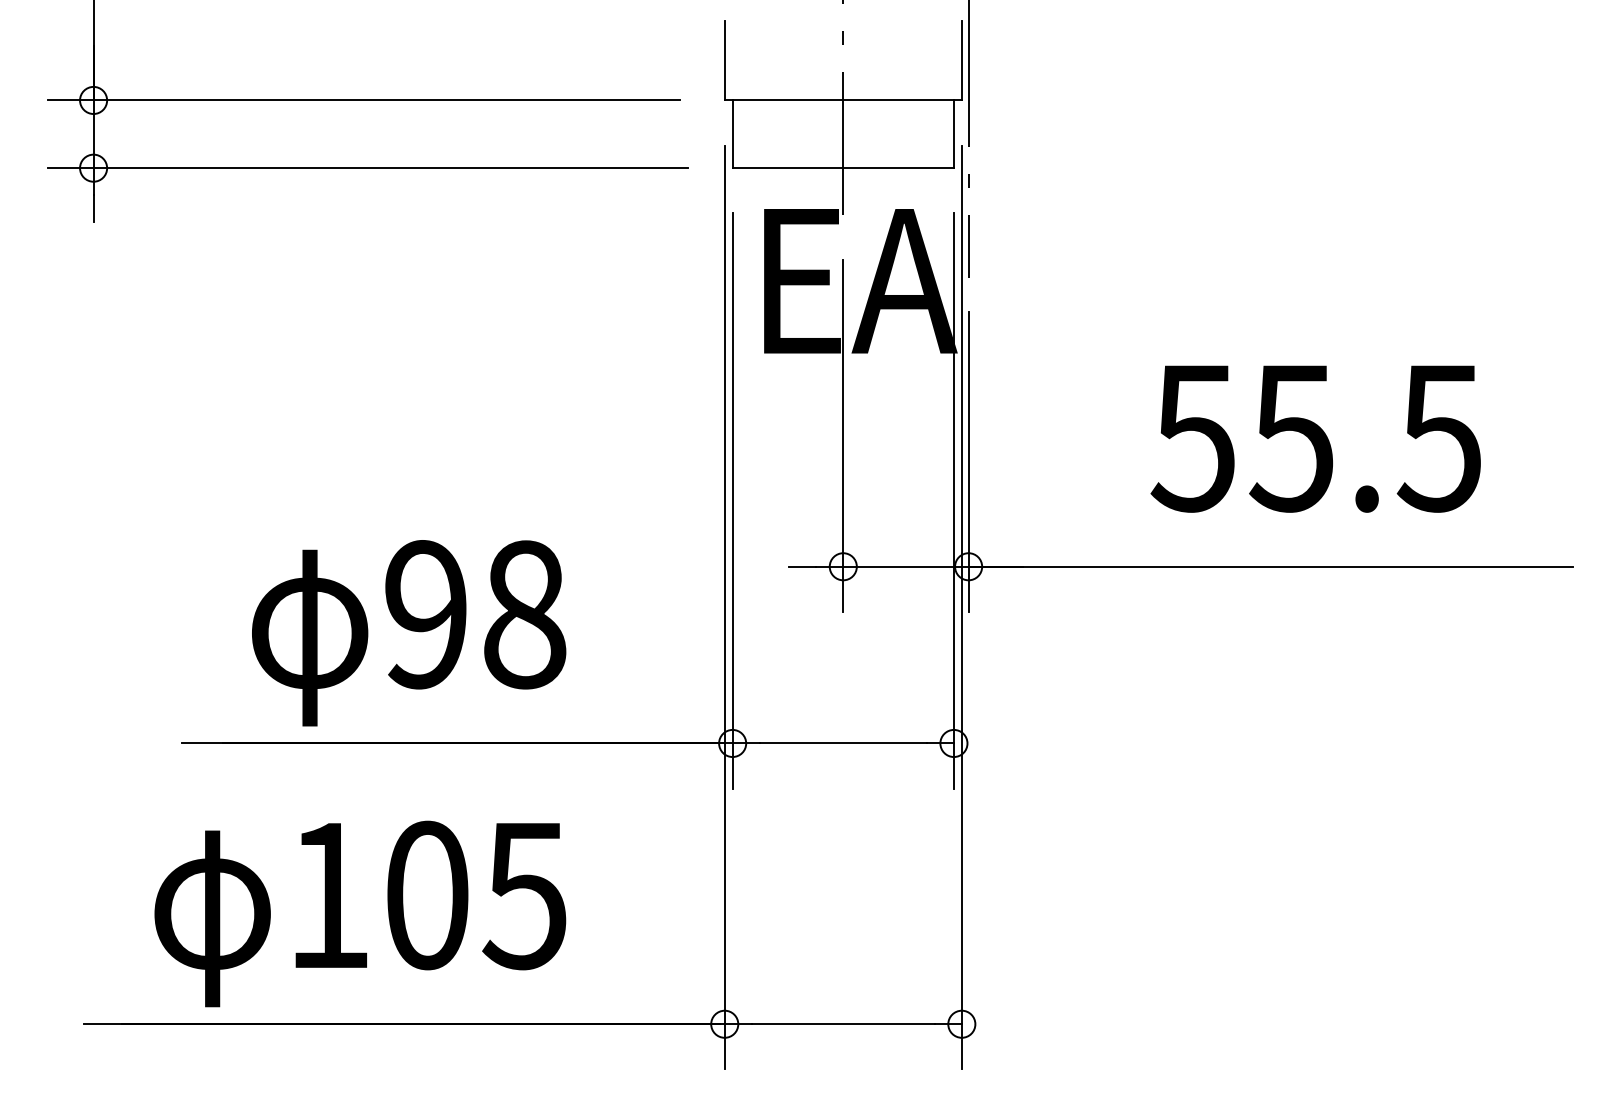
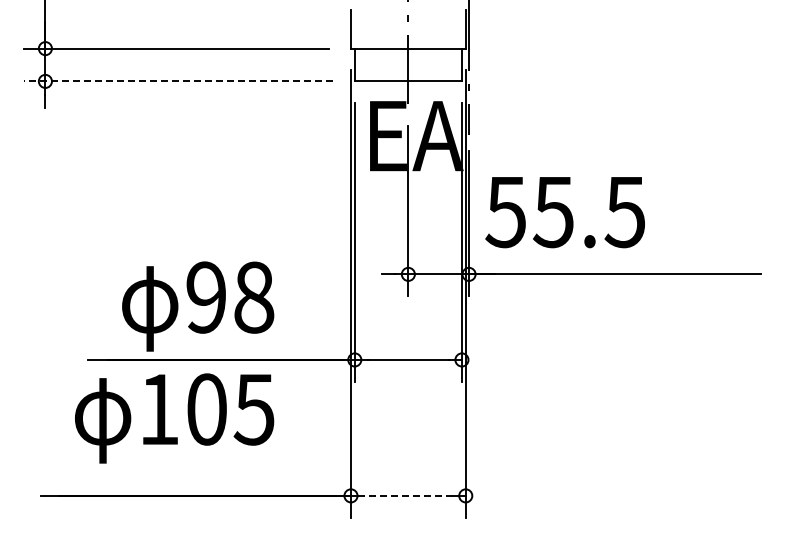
line: (368, 168) -> (178, 81), solid -> dashed
text: (1314, 438) -> (564, 212), moved
text: (360, 913) -> (174, 418), moved
line: (841, 1023) -> (407, 495), solid -> dashed

